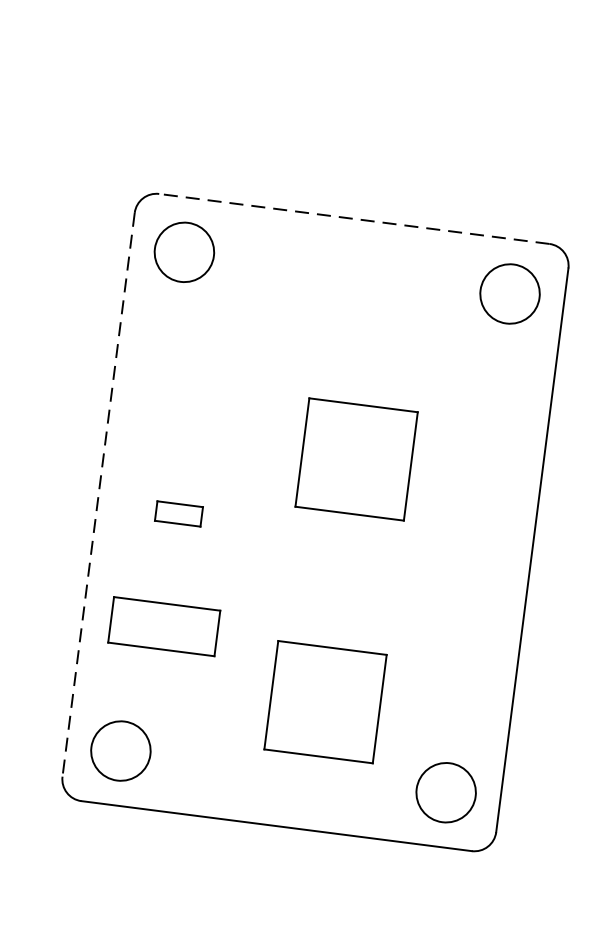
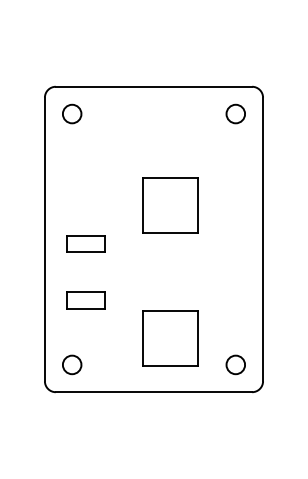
line: (353, 218) -> (153, 86), dashed -> solid
circle: (185, 251) -> (72, 113), size x0.62
circle: (509, 292) -> (235, 113), size x0.62
line: (97, 494) -> (44, 239), dashed -> solid
part: (178, 513) -> (85, 243), size x1.67
part: (163, 626) -> (85, 300), size x0.71
part: (325, 701) -> (170, 338), moved
circle: (119, 750) -> (71, 364), size x0.62
circle: (445, 791) -> (235, 364), size x0.62

